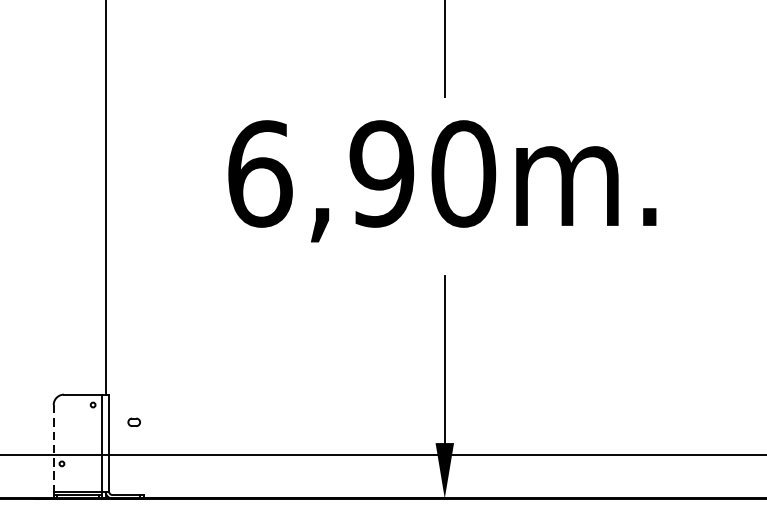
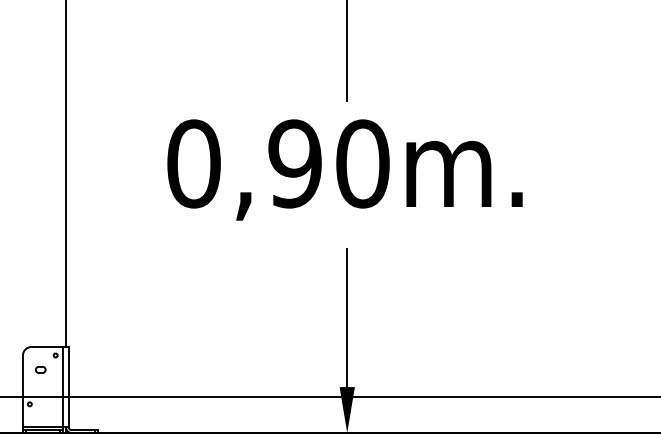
text: (260, 173) -> (194, 163), 6,90m. -> 0,90m.
part: (133, 421) -> (40, 369), moved
line: (53, 448) -> (22, 391), dashed -> solid

